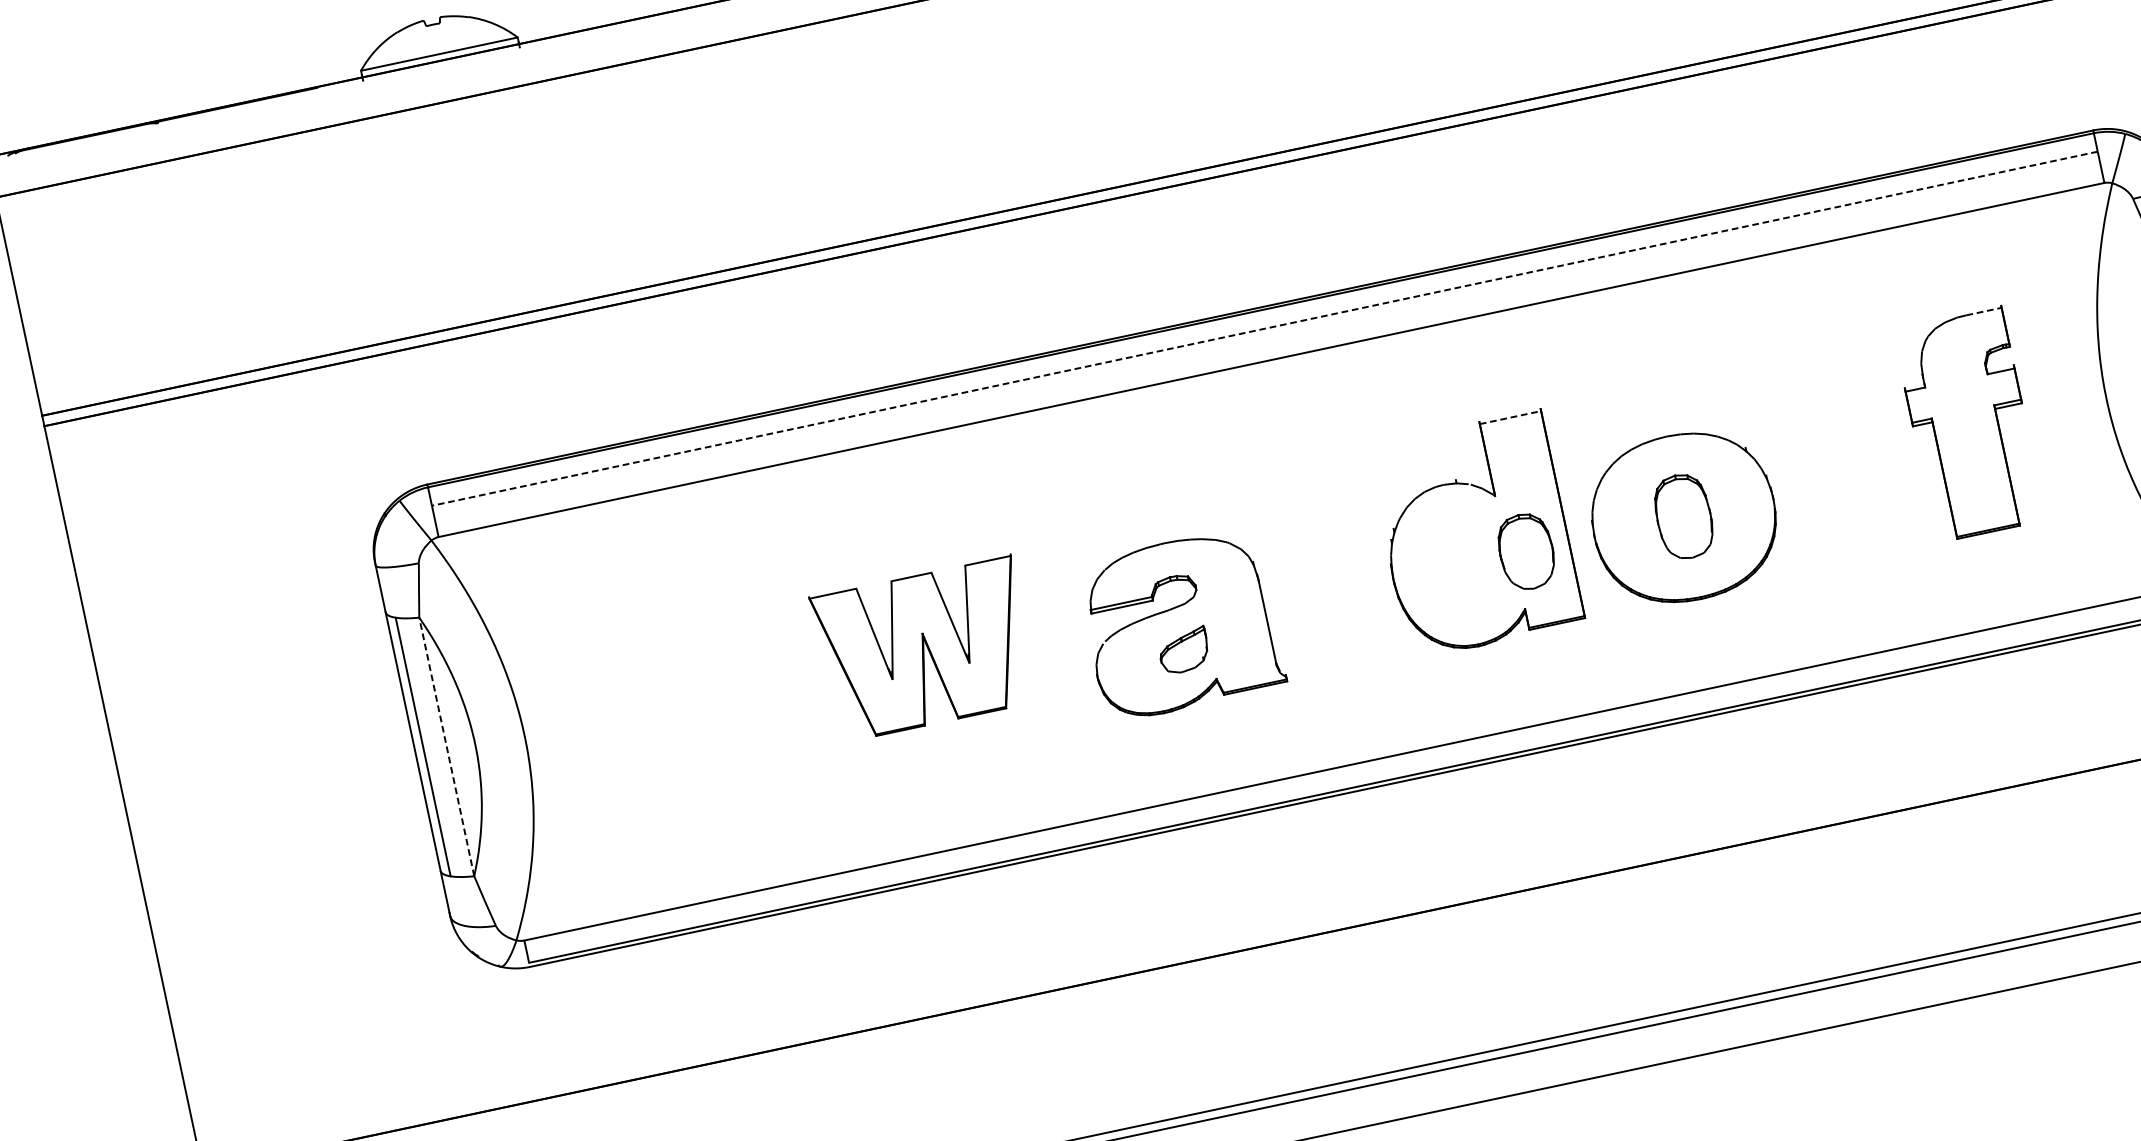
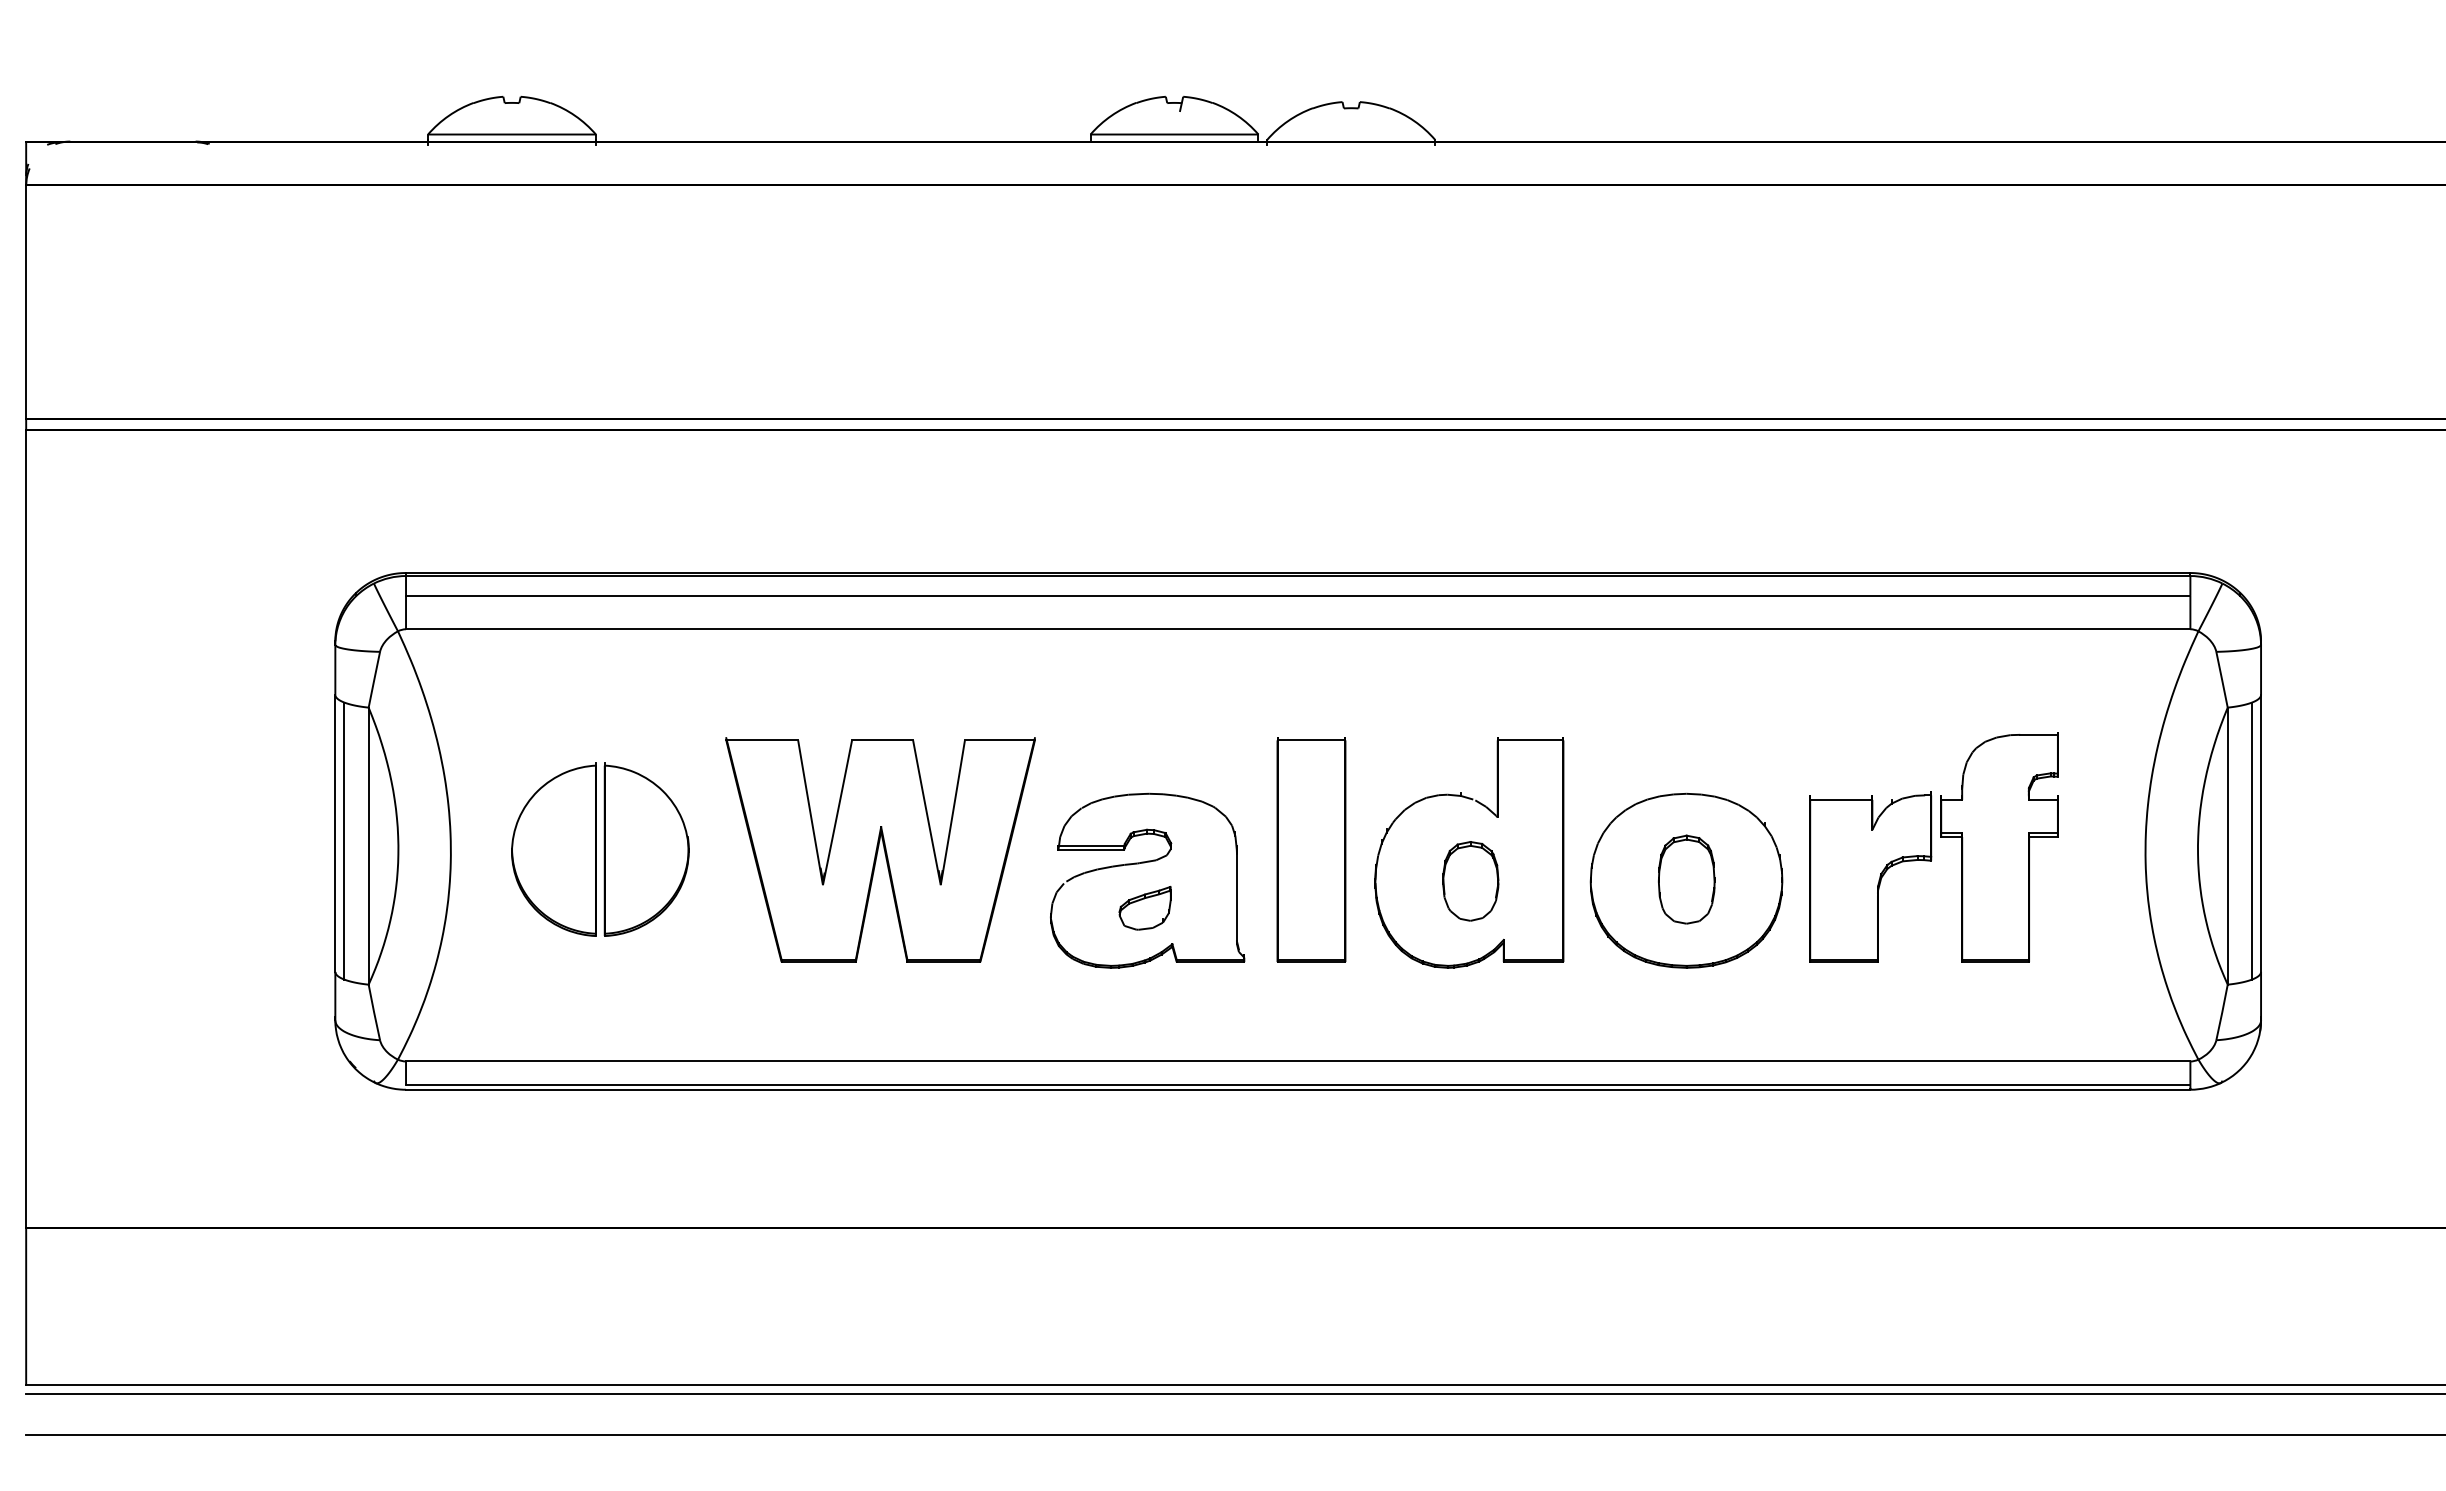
line: (1984, 311) -> (2039, 734), dashed -> solid
line: (1264, 328) -> (1297, 595), dashed -> solid
line: (1510, 417) -> (1530, 740), dashed -> solid
part: (1854, 477) -> (1870, 876), added
part: (1526, 551) -> (1470, 881), moved
part: (1327, 562) -> (1311, 849), added
part: (925, 648) -> (880, 849), size x1.43
part: (663, 704) -> (600, 849), added
line: (446, 747) -> (368, 846), dashed -> solid

